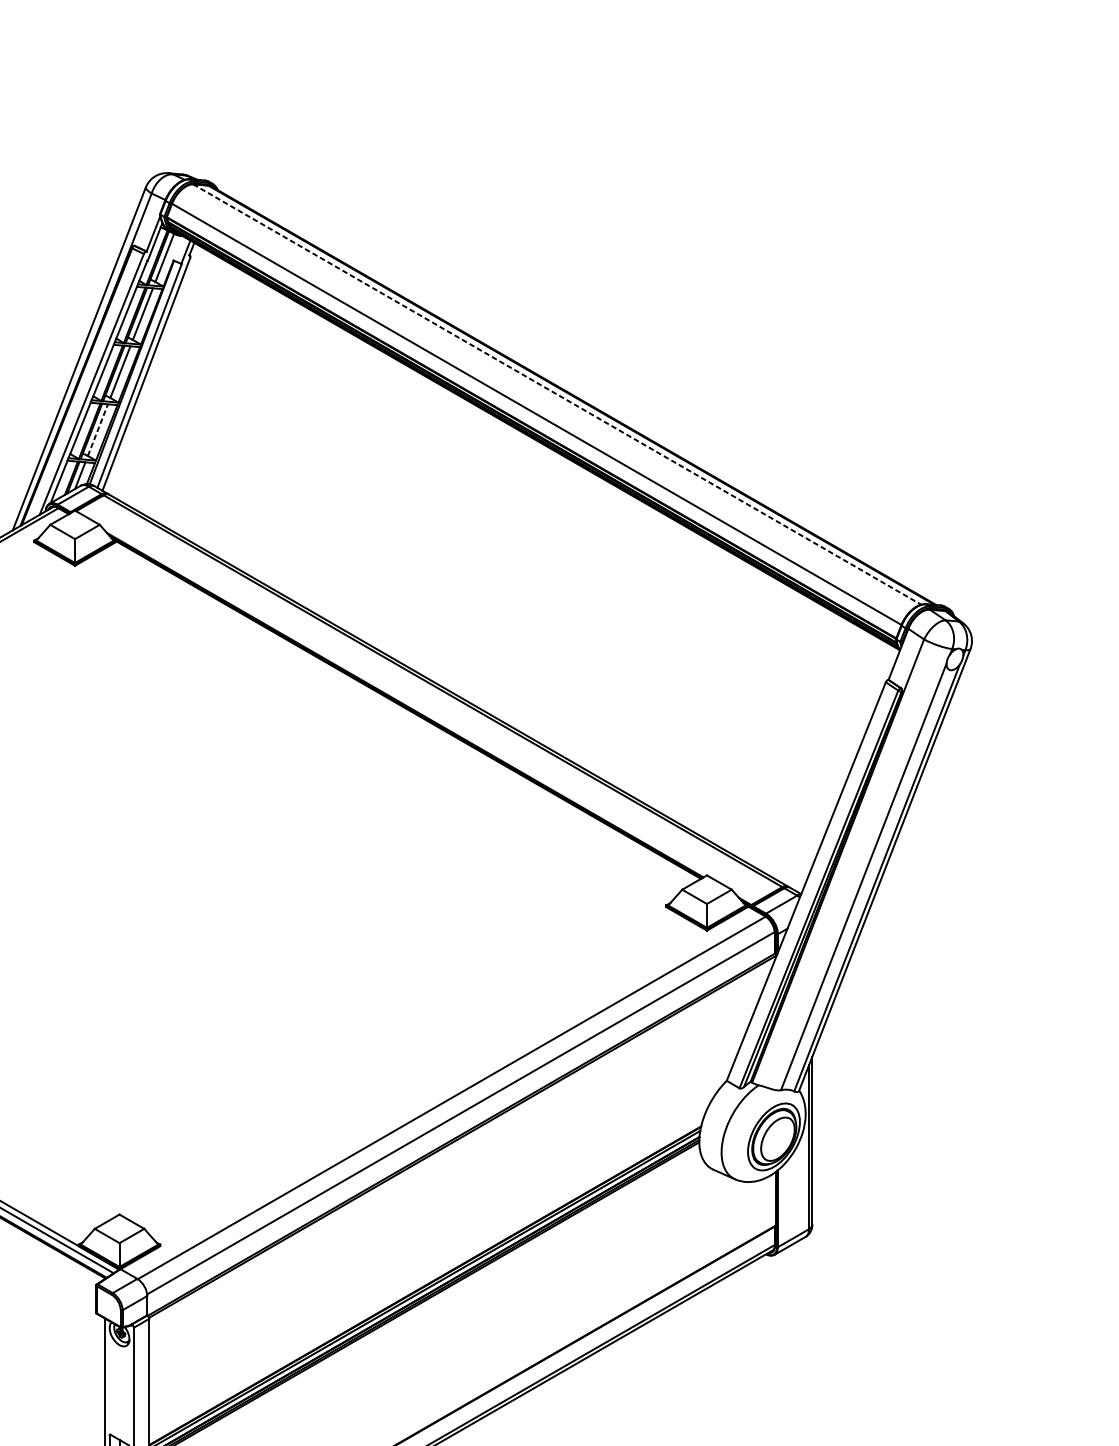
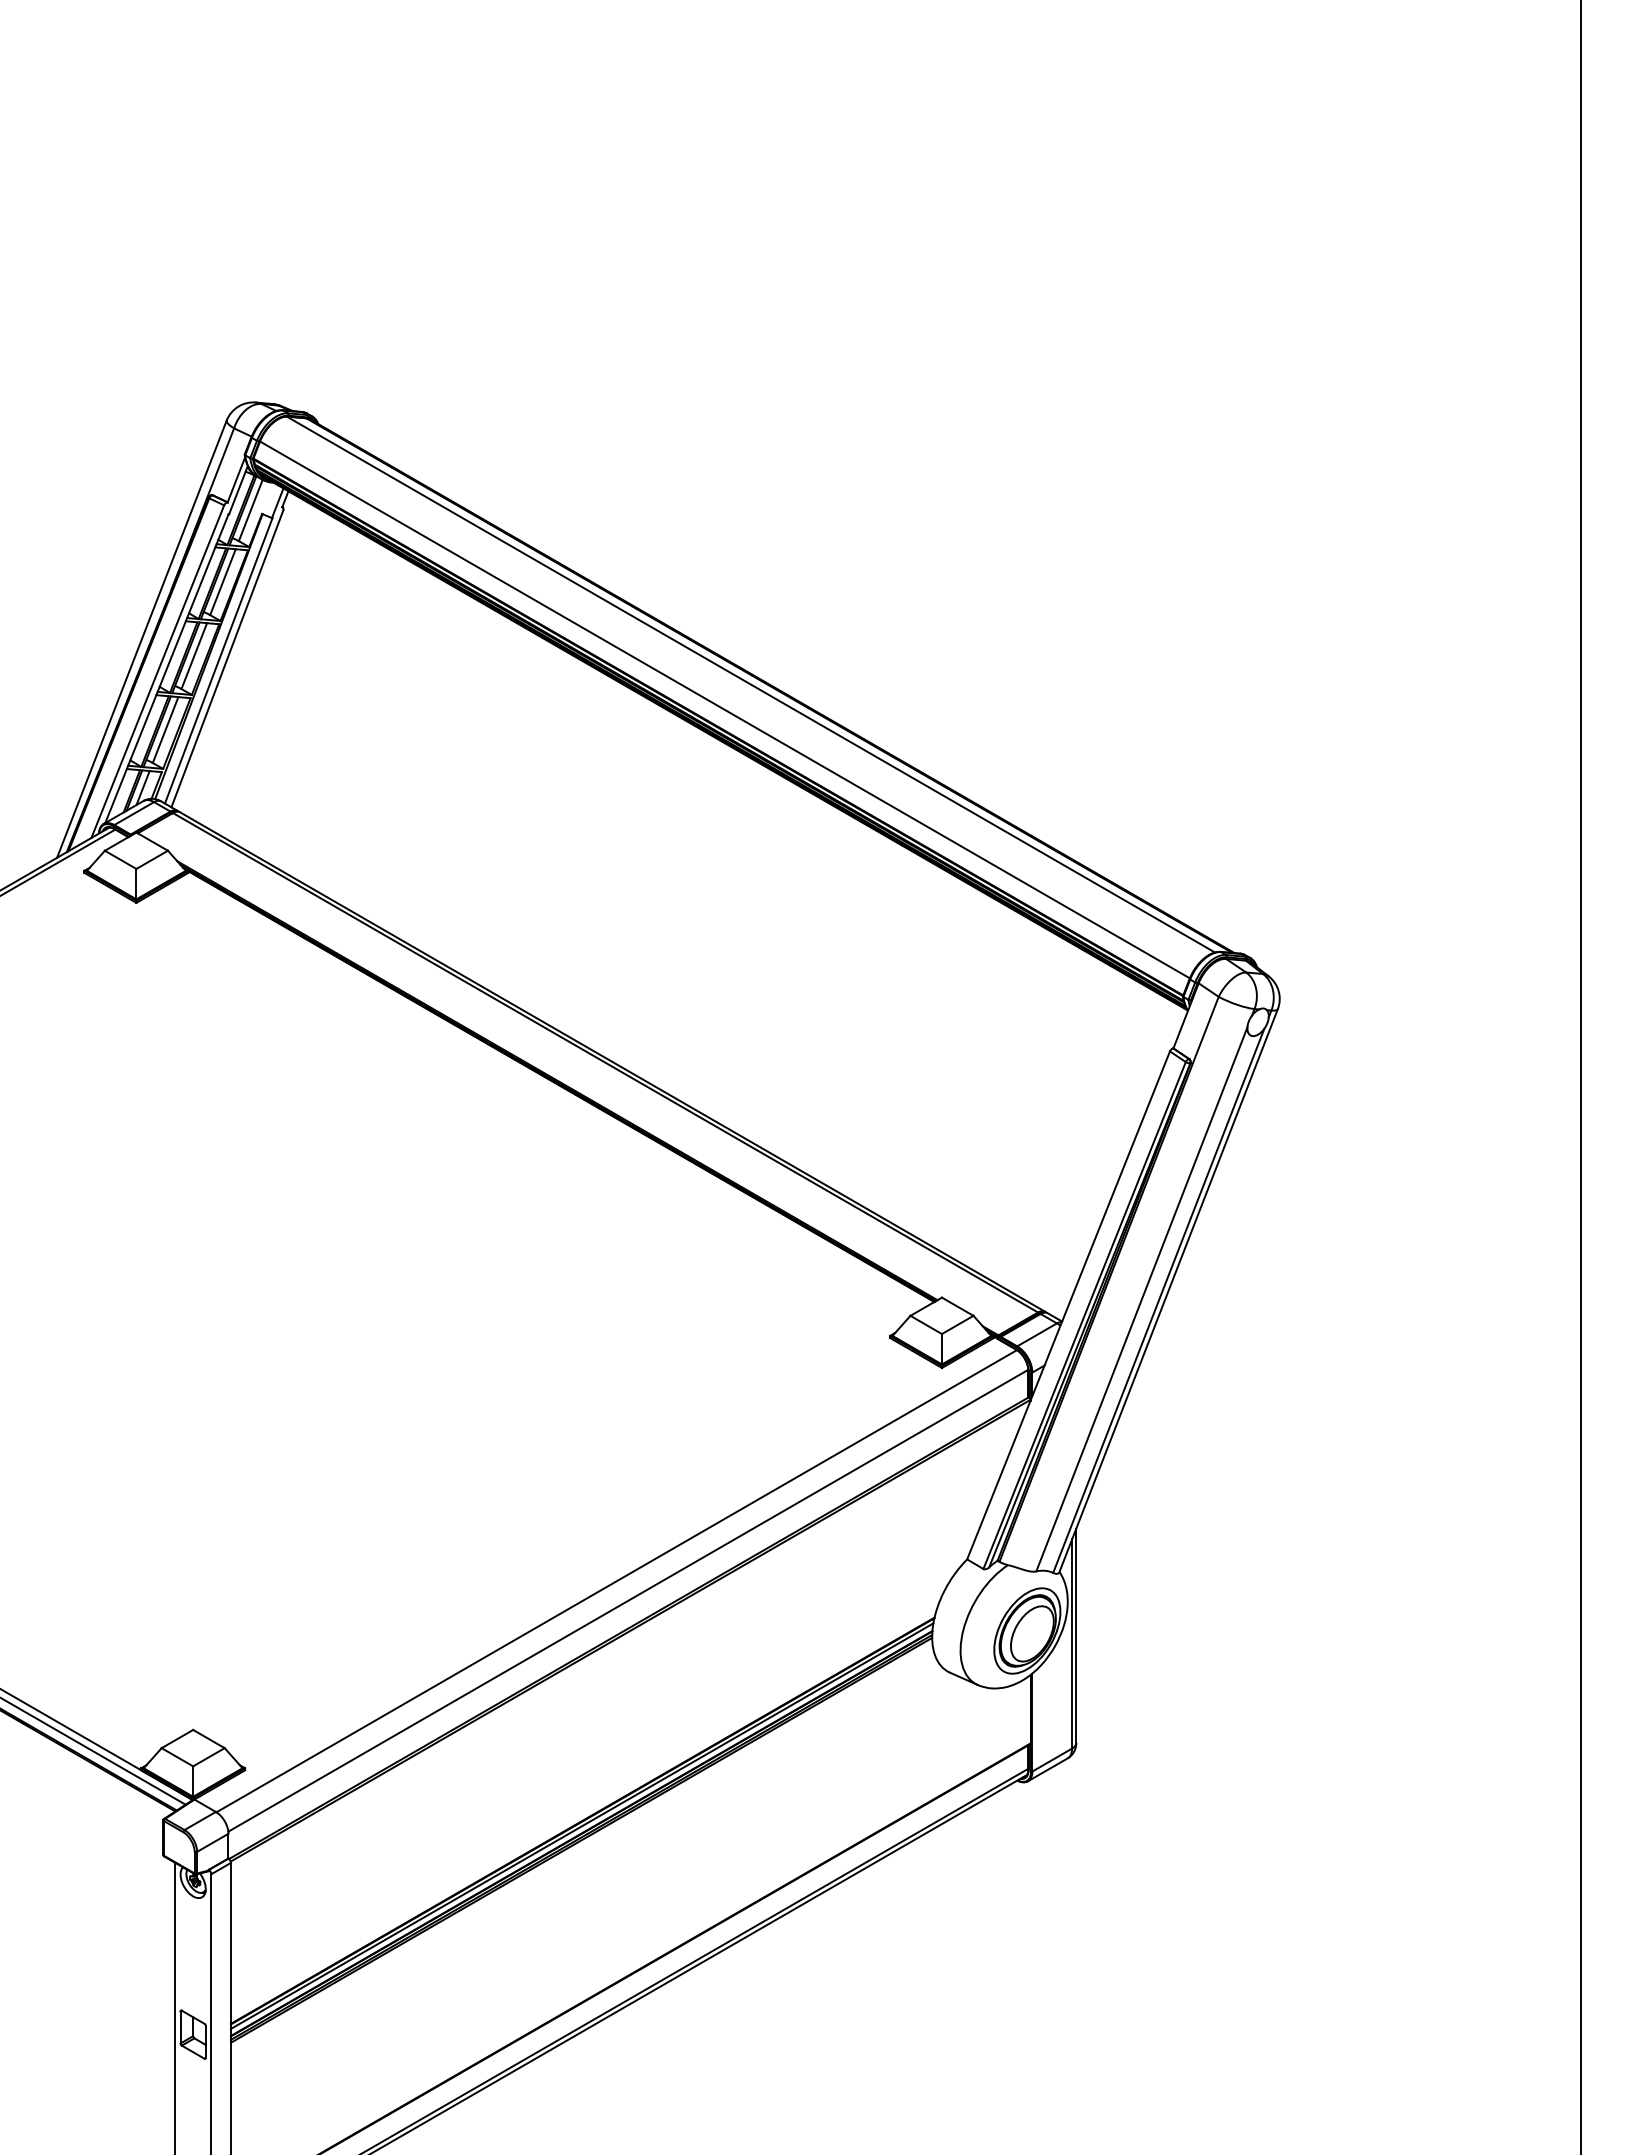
line: (556, 394) -> (750, 684), dashed -> solid
line: (97, 429) -> (165, 729), dashed -> solid

